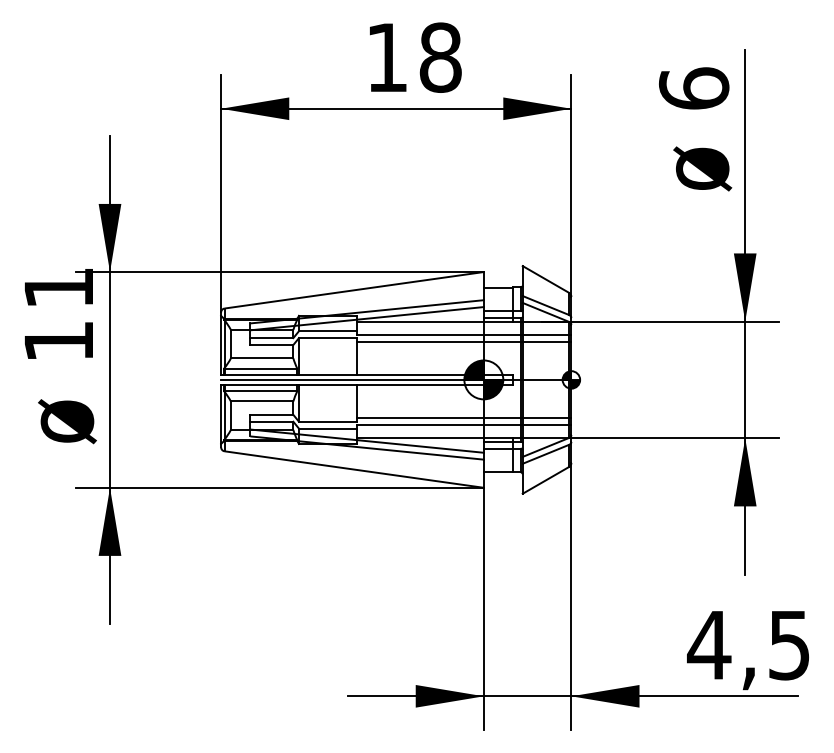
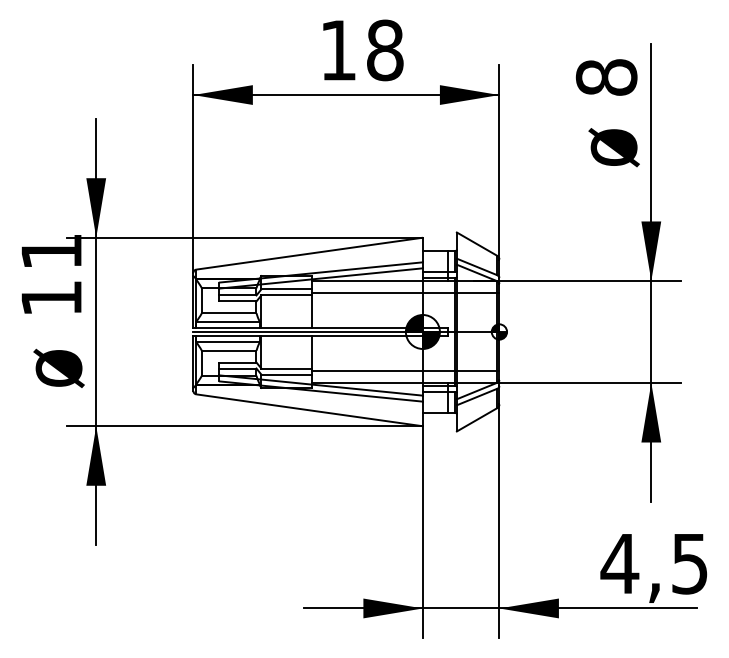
text: (693, 87) -> (606, 76), 6 -> 8
line: (463, 342) -> (405, 299), removed
line: (463, 417) -> (405, 364), removed

